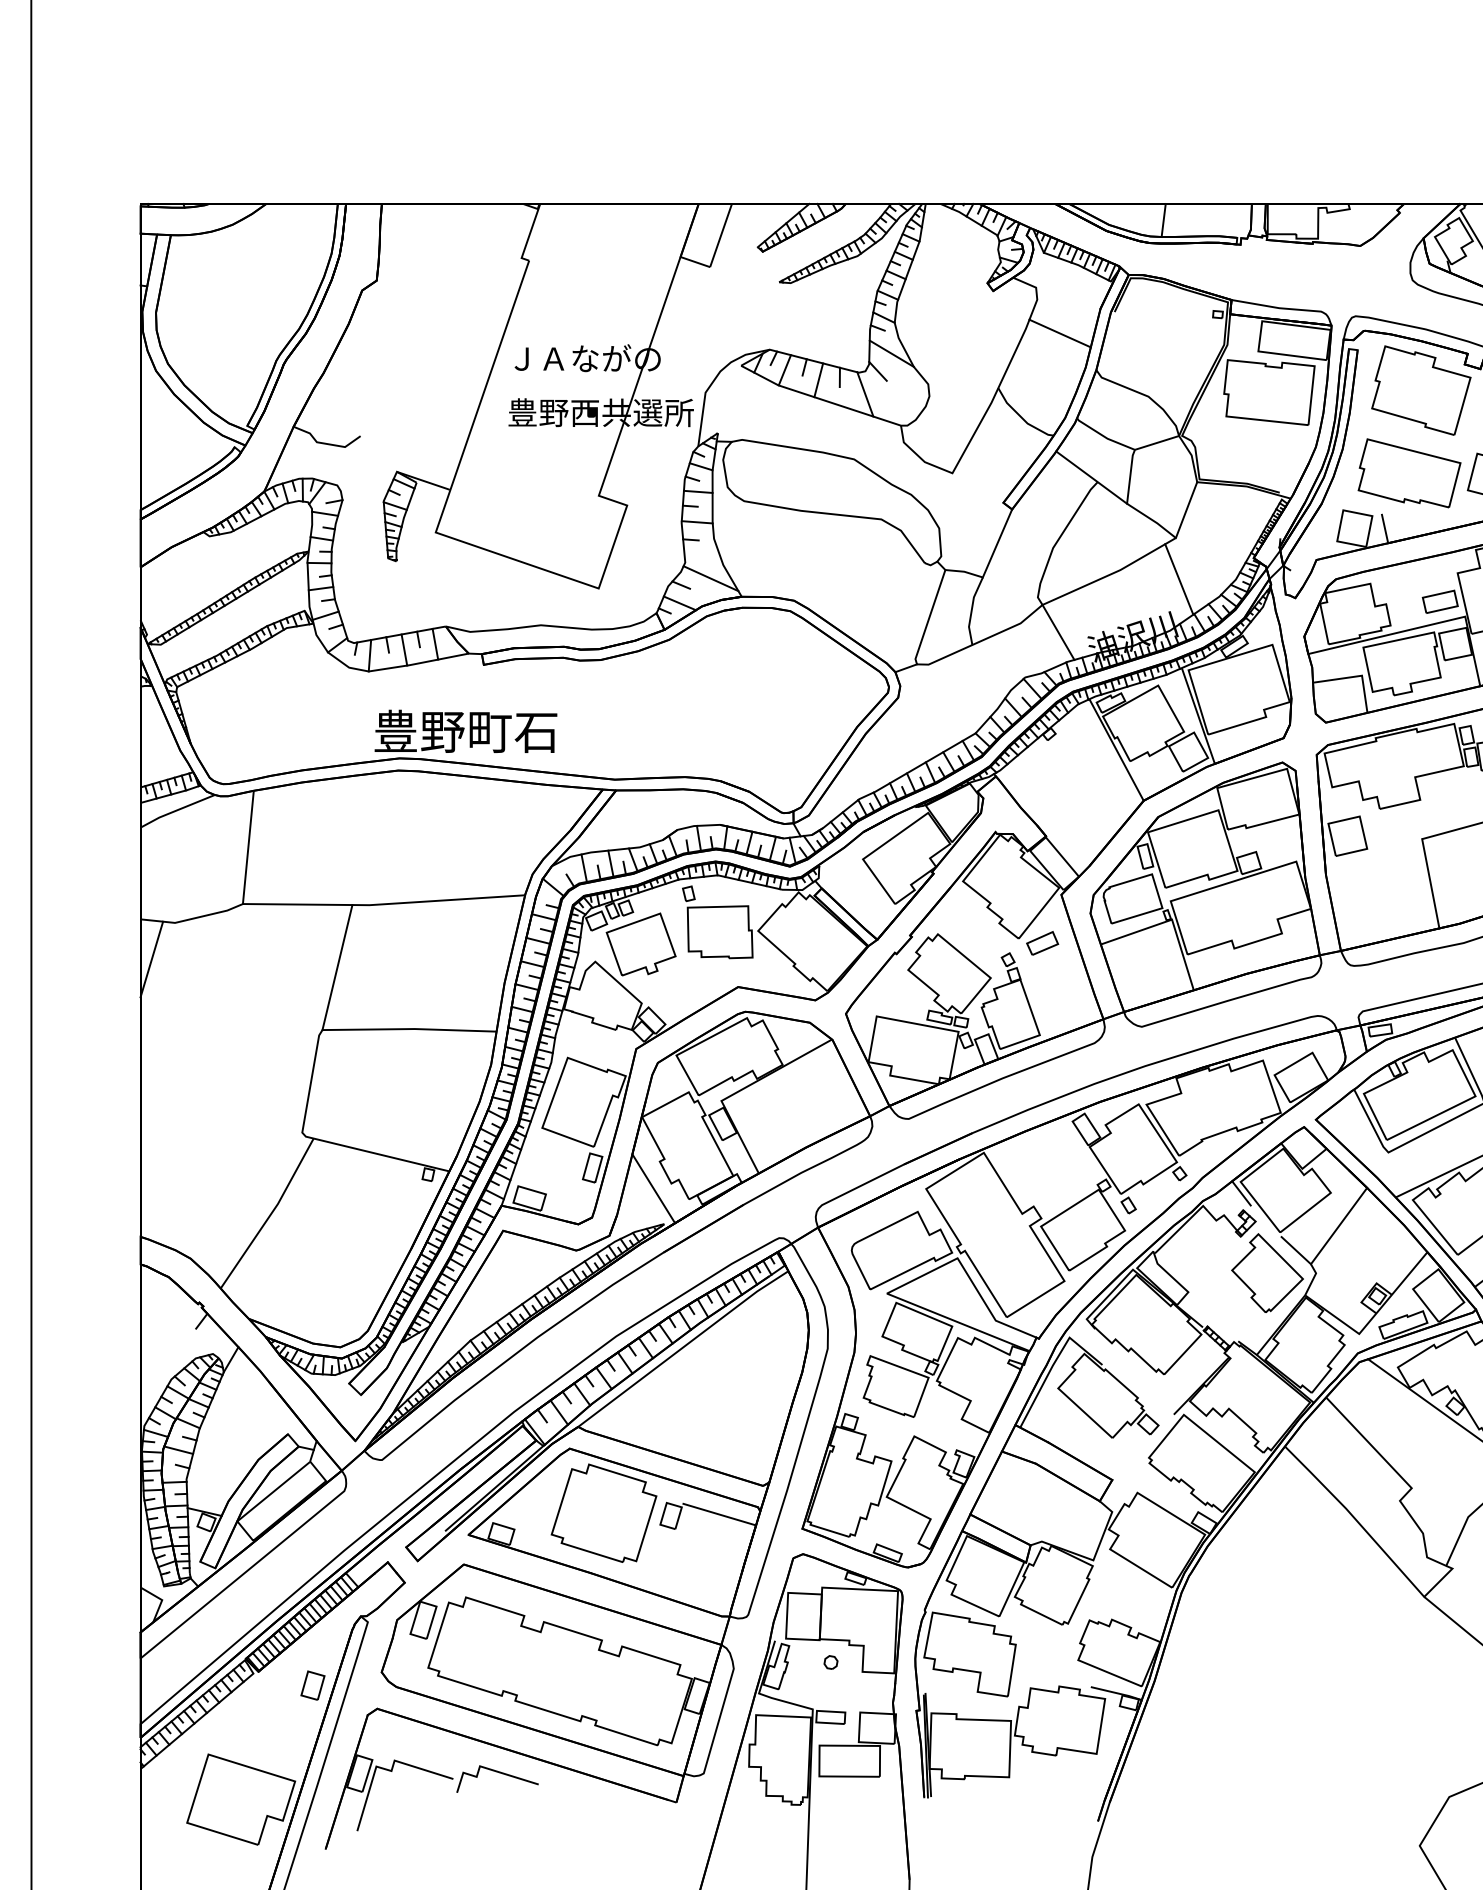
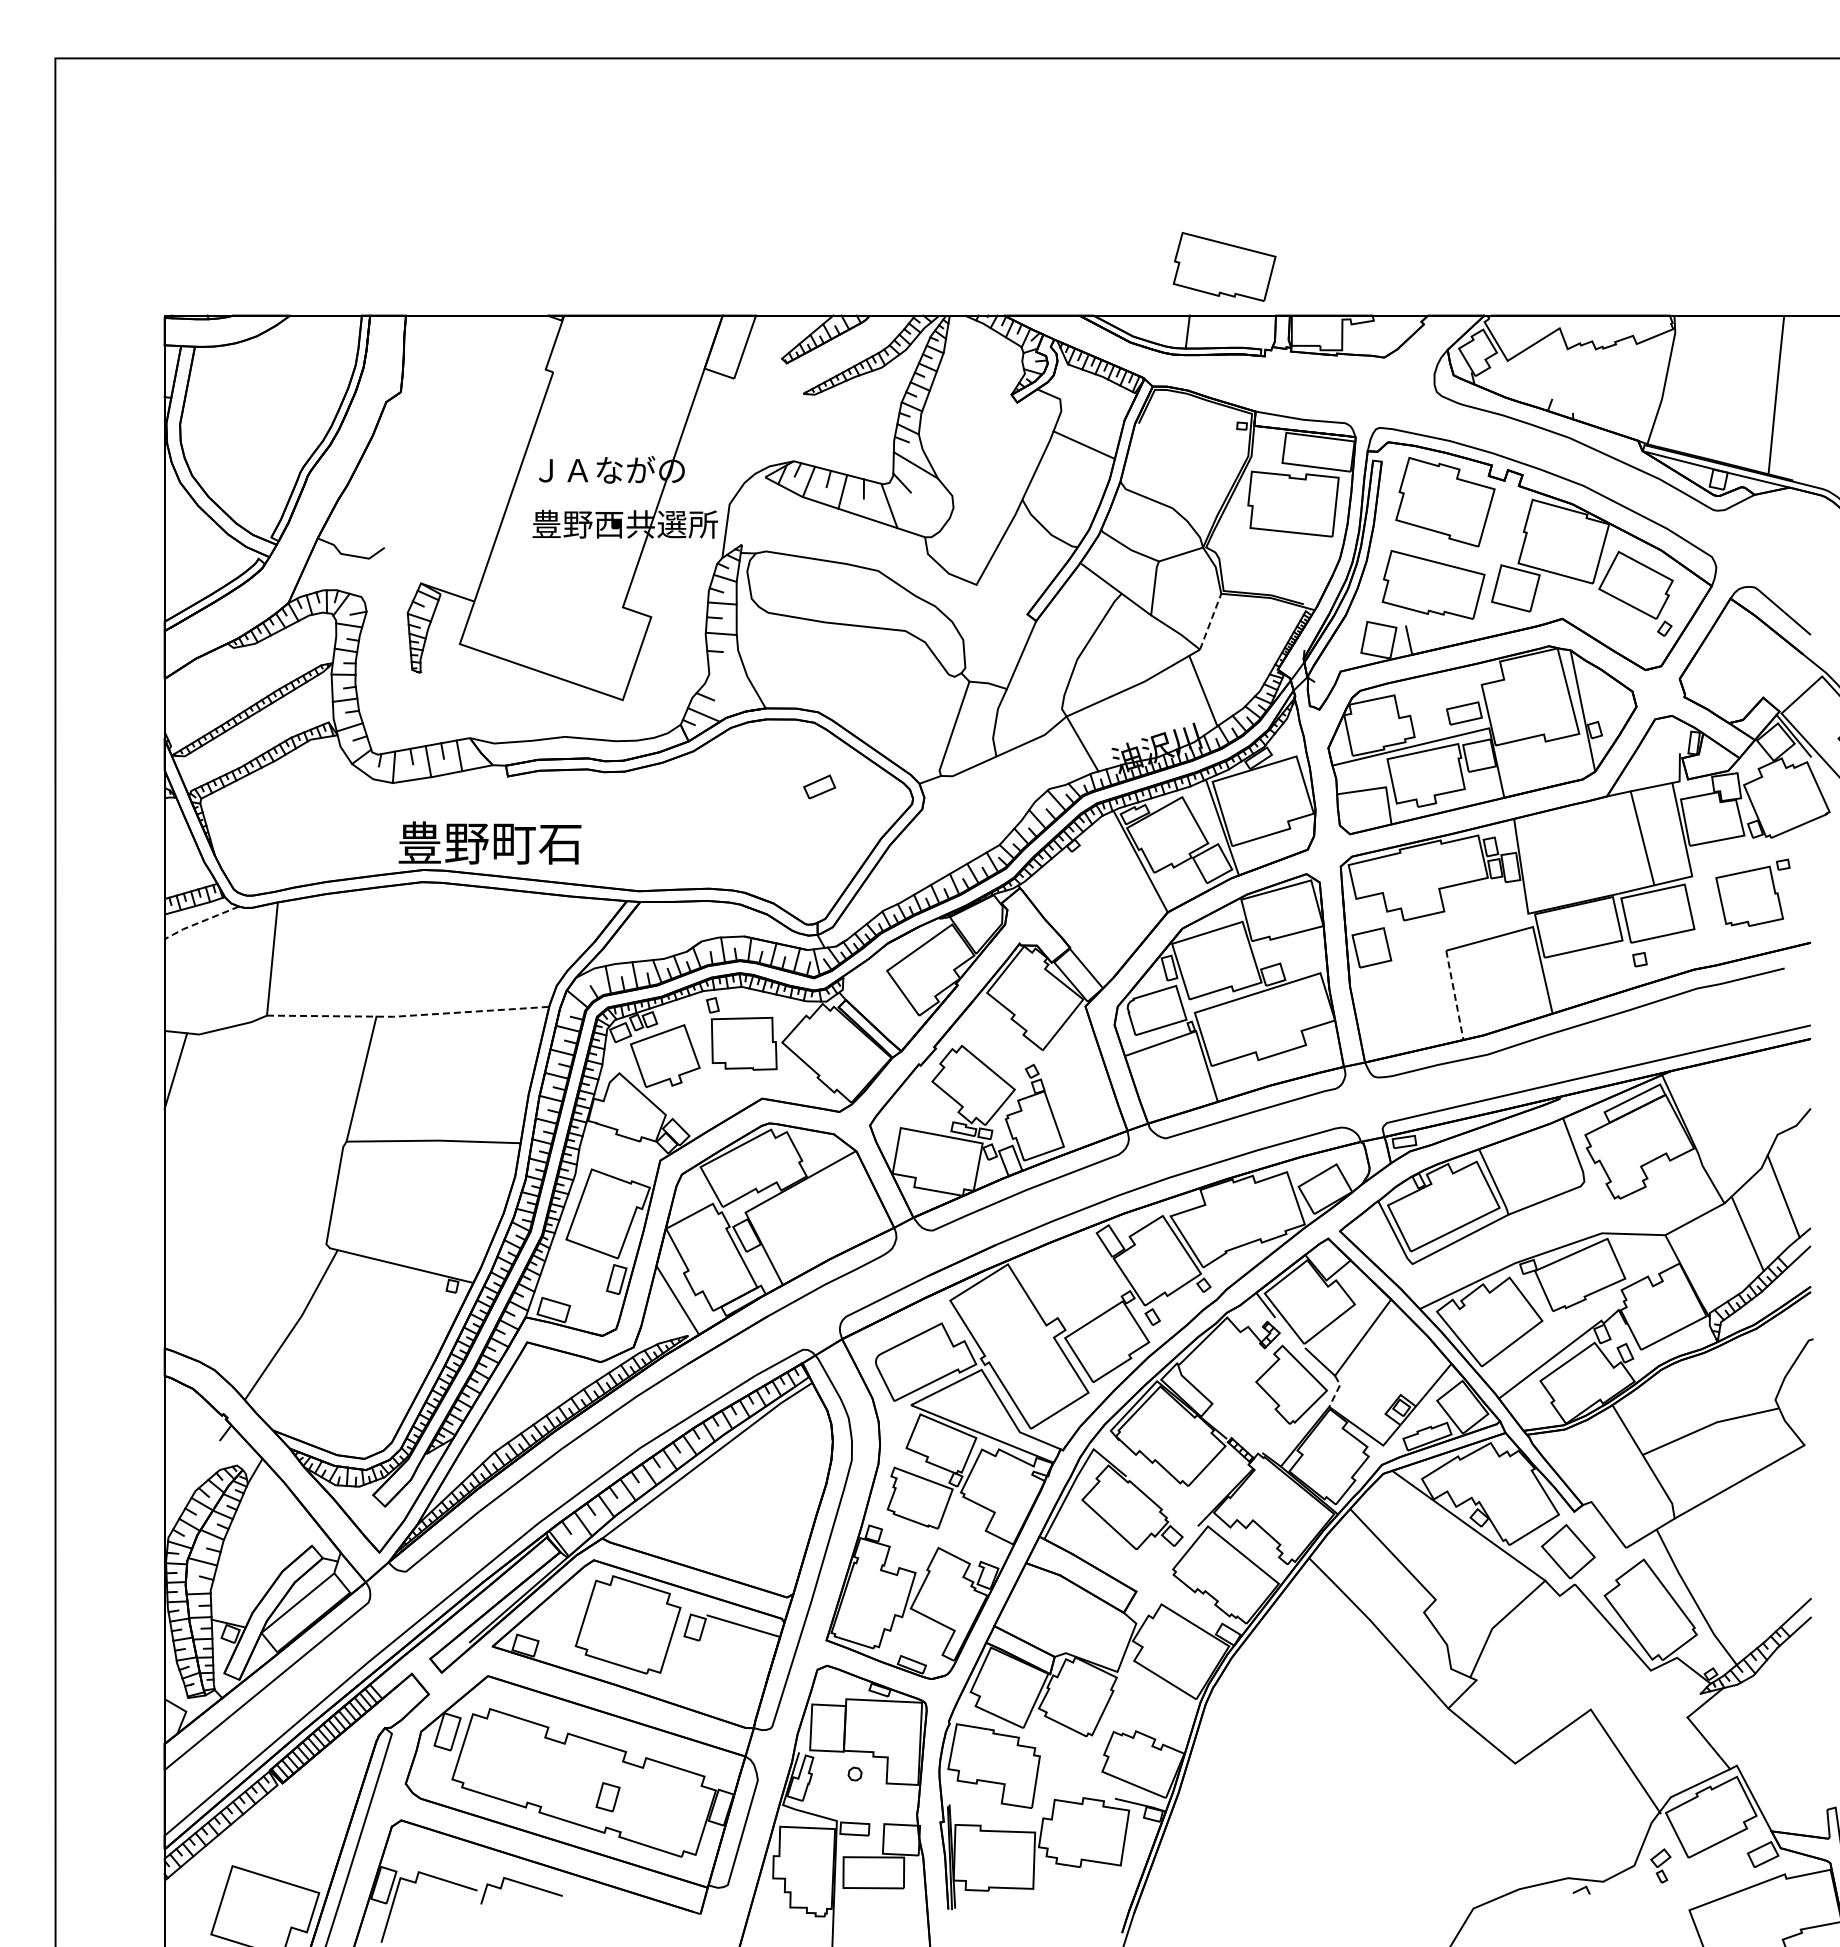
part: (1200, 154) -> (1224, 266), added
line: (1186, 509) -> (1210, 621), solid -> dashed
line: (710, 577) -> (734, 689), removed
line: (176, 810) -> (200, 922), solid -> dashed
line: (1430, 883) -> (1454, 995), solid -> dashed
line: (383, 903) -> (407, 1015), solid -> dashed
part: (1042, 942) -> (819, 786), moved
line: (1313, 1279) -> (1337, 1391), solid -> dashed
part: (312, 1685) -> (607, 1797), moved

